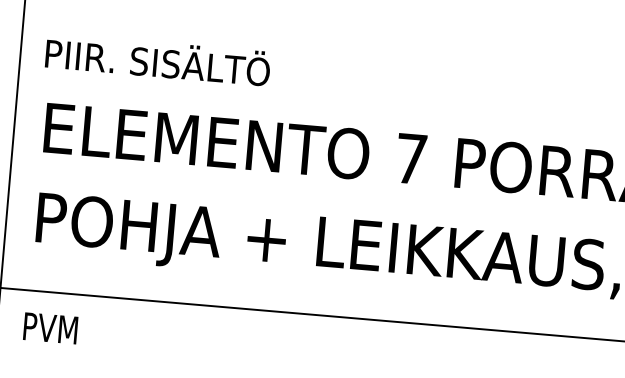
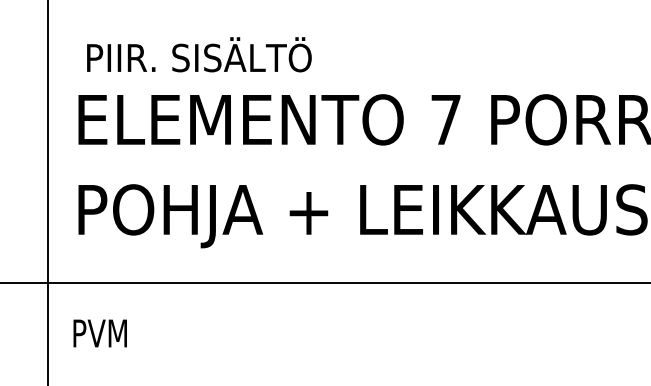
text: (158, 59) -> (199, 54), moved
text: (49, 328) -> (99, 333), moved

